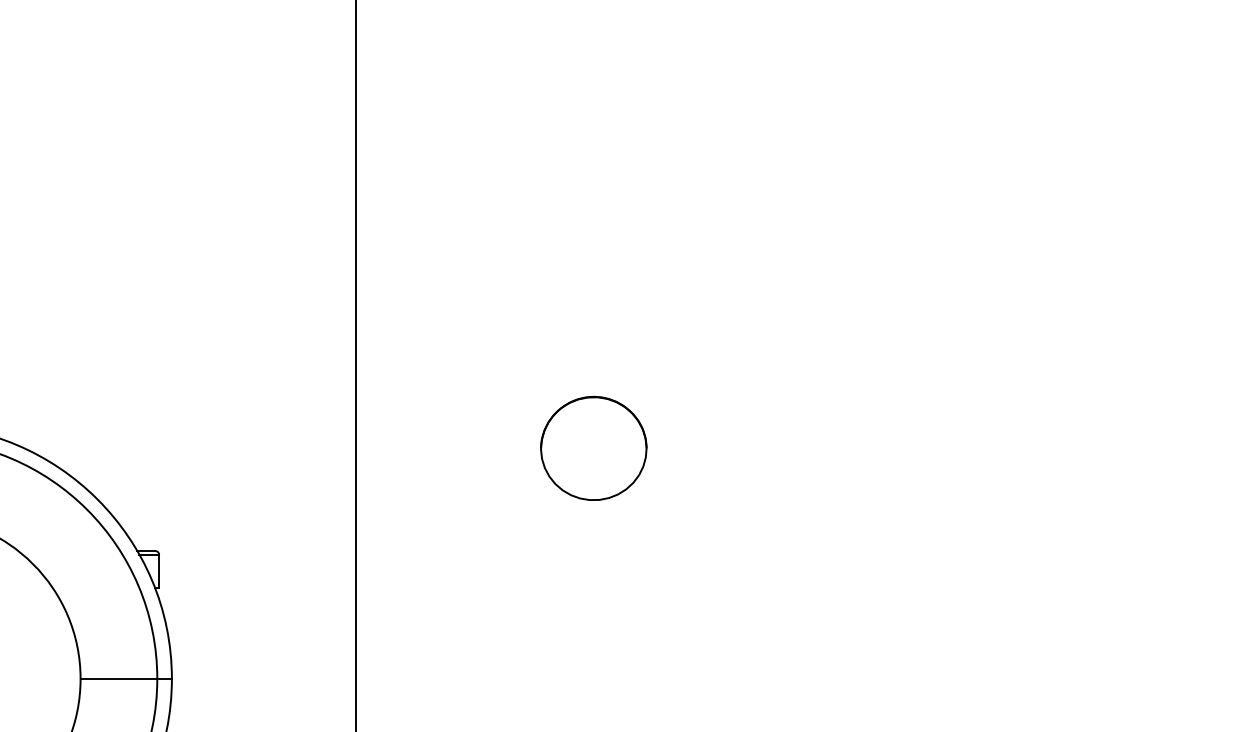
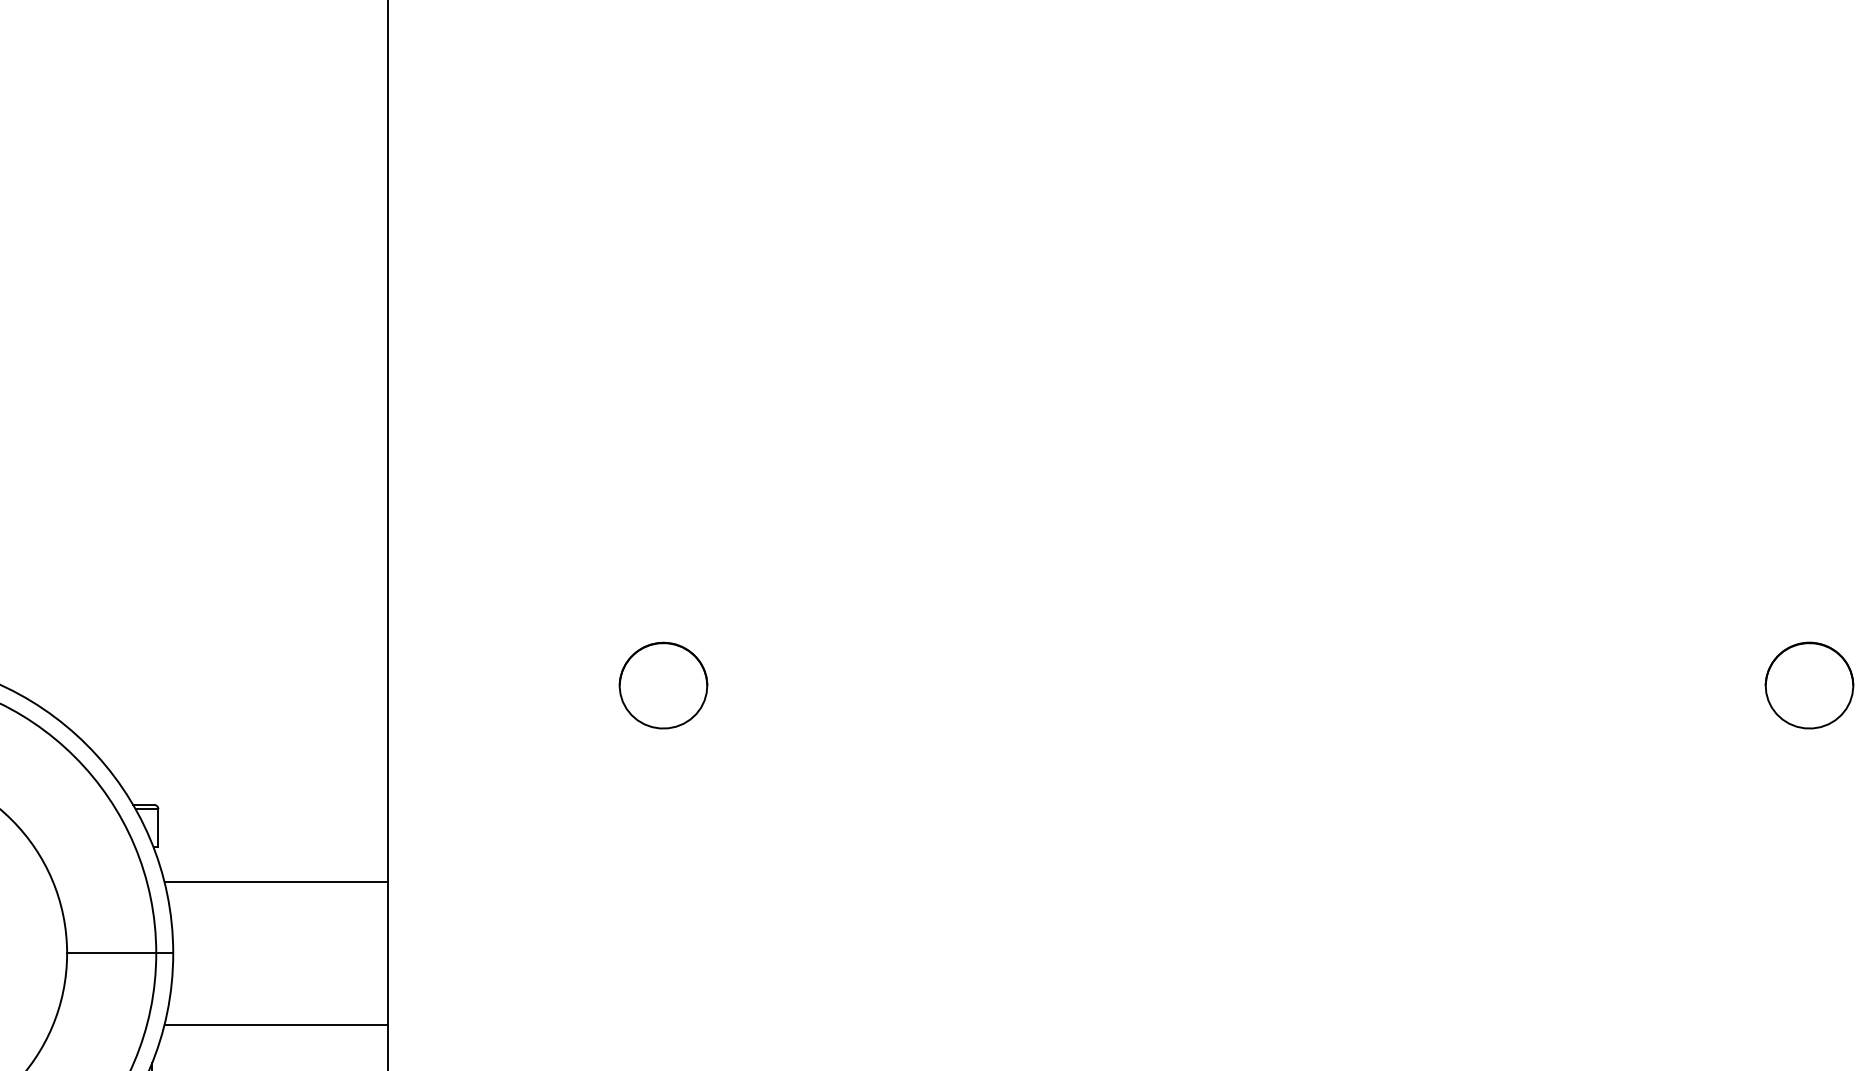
part: (593, 448) -> (663, 685), size x0.71
line: (259, 617) -> (275, 882), added

